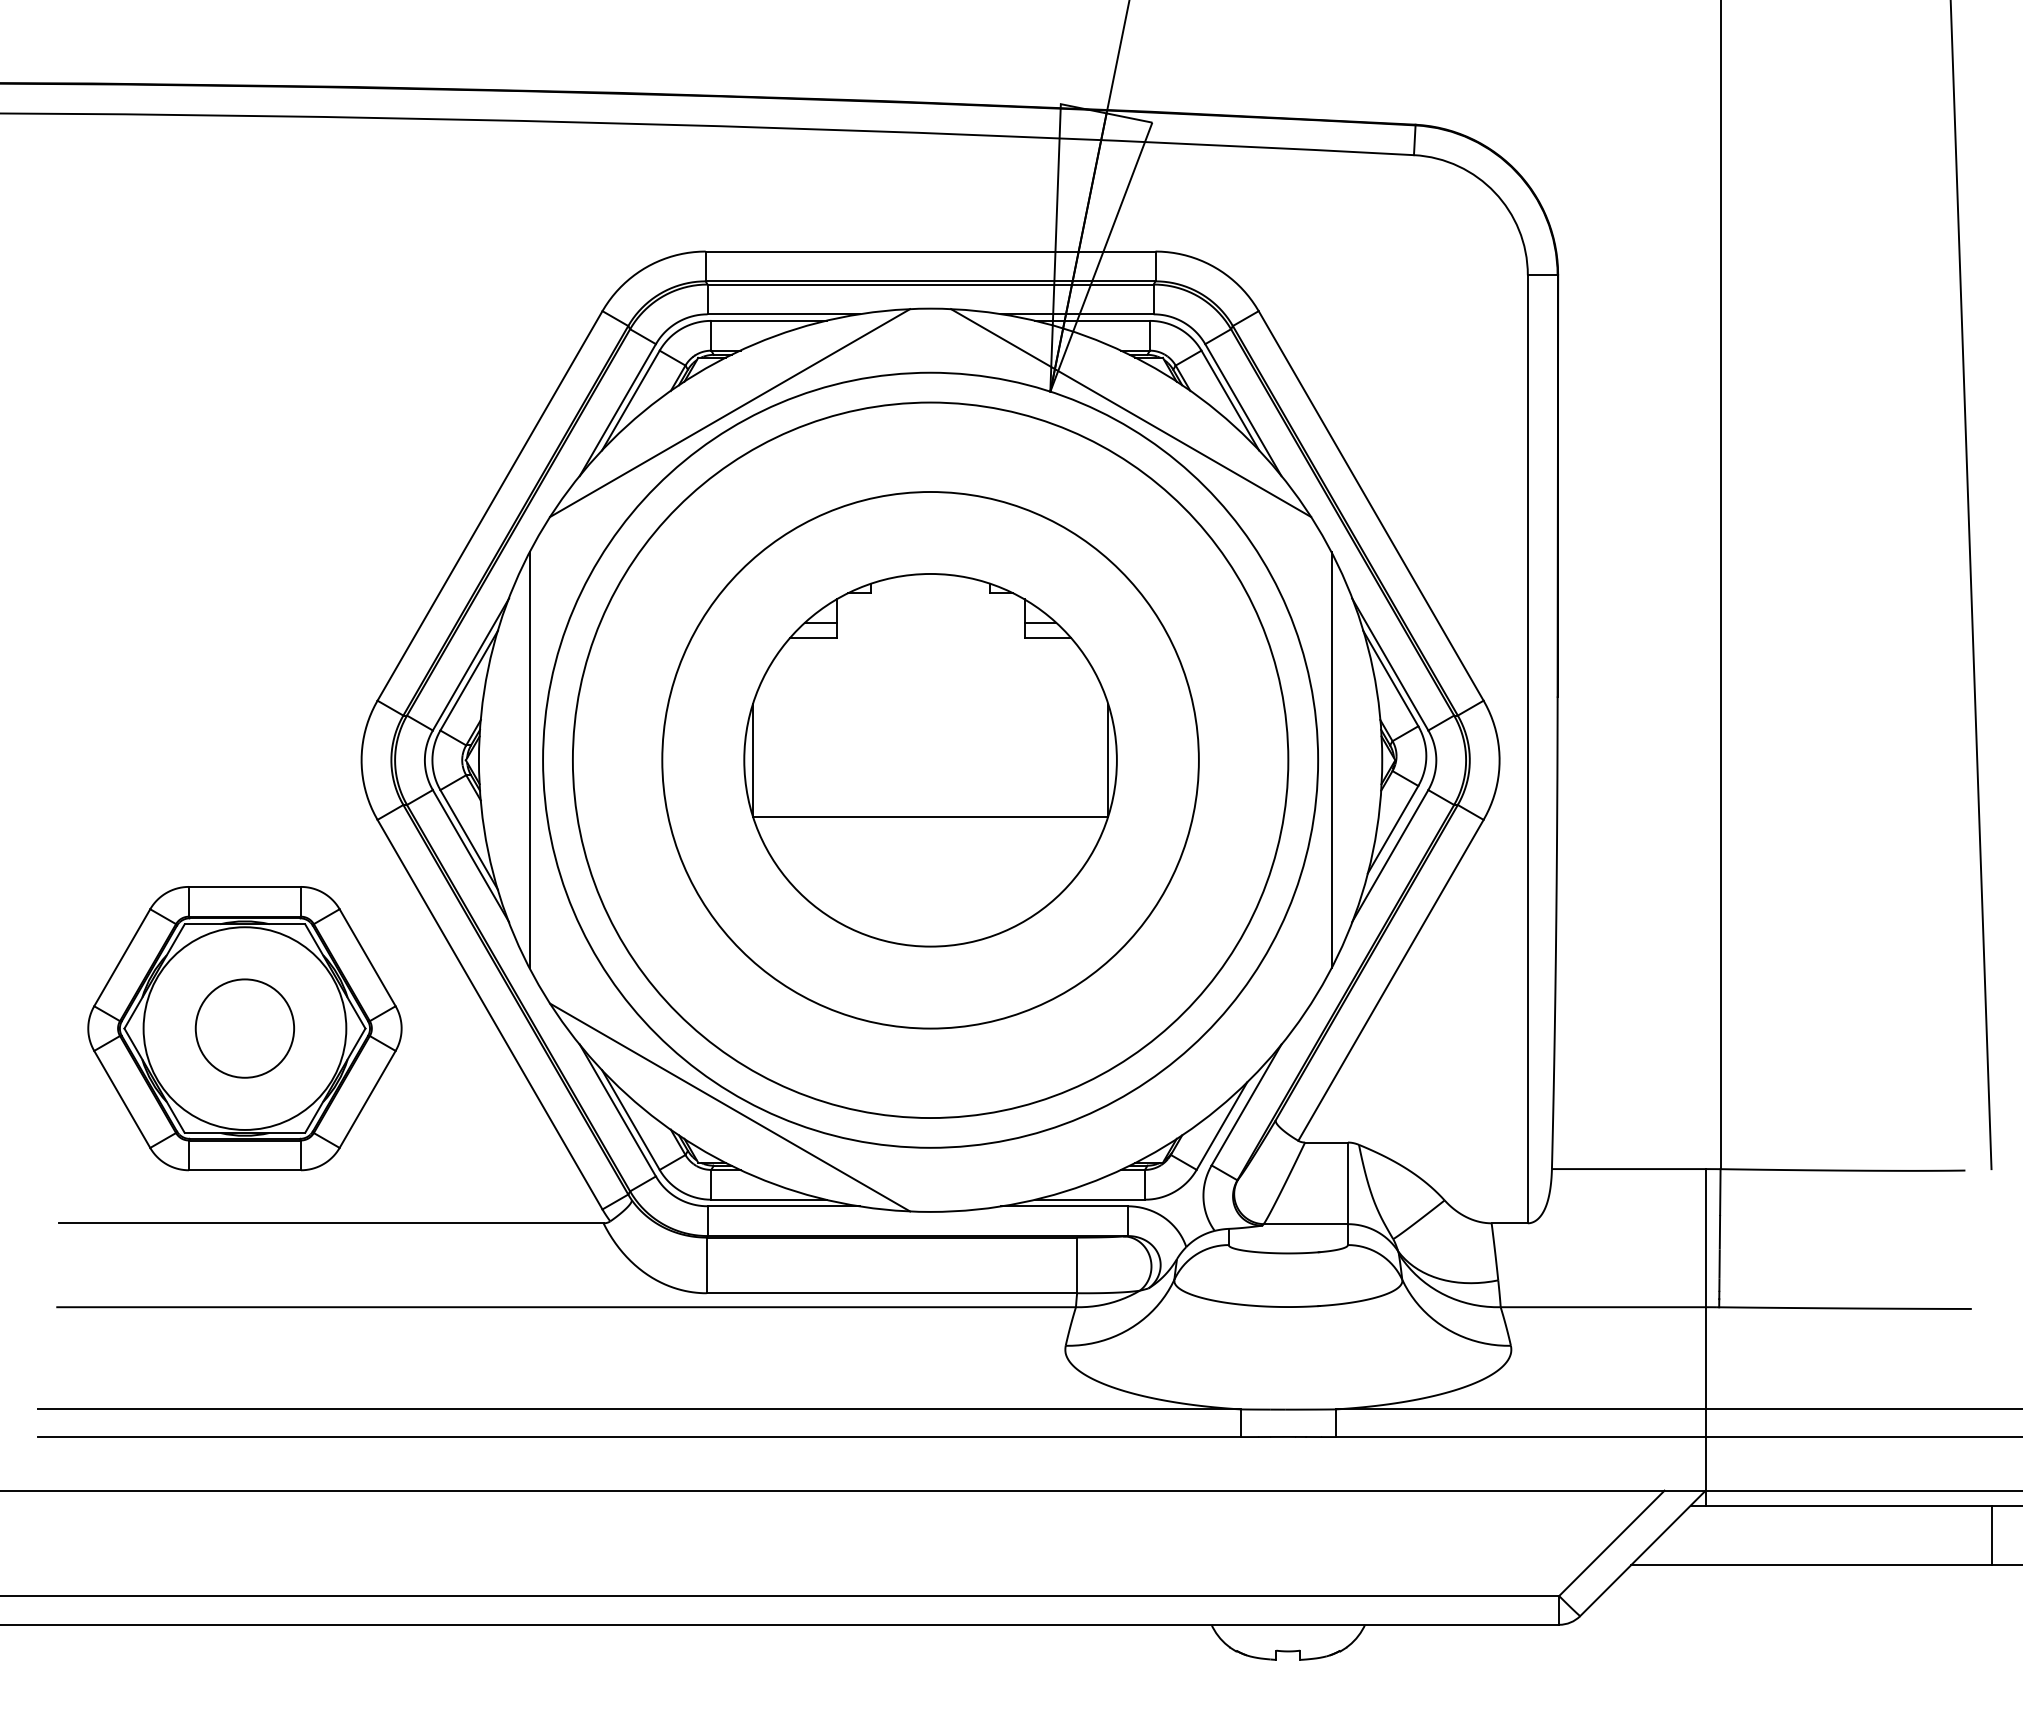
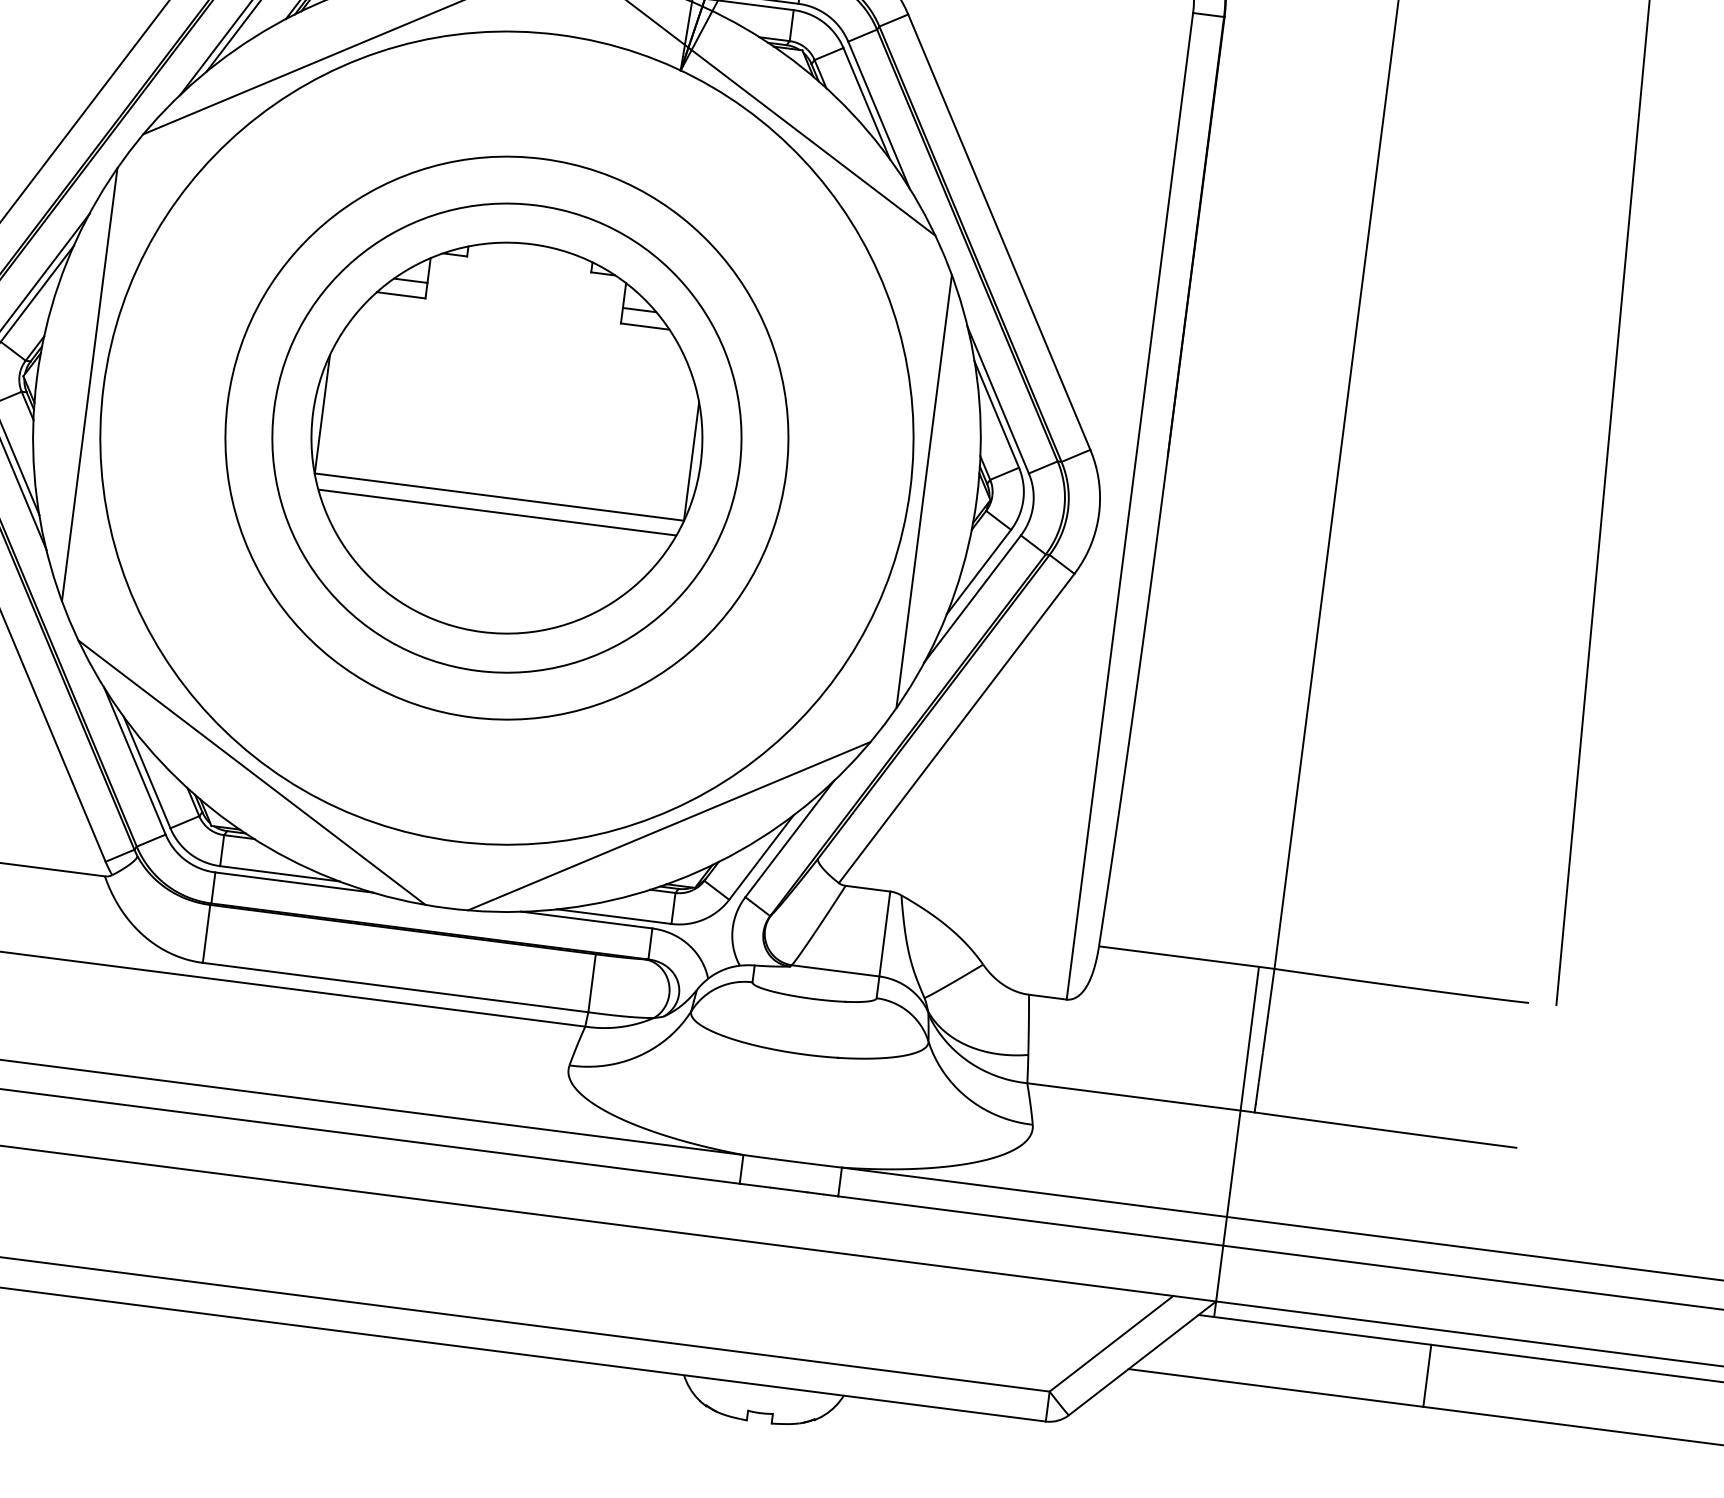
circle: (930, 759) -> (506, 437), size x0.62
line: (930, 831) -> (497, 512), added
line: (1131, 1107) -> (669, 826), added
line: (1992, 1535) -> (1427, 1375), moved

